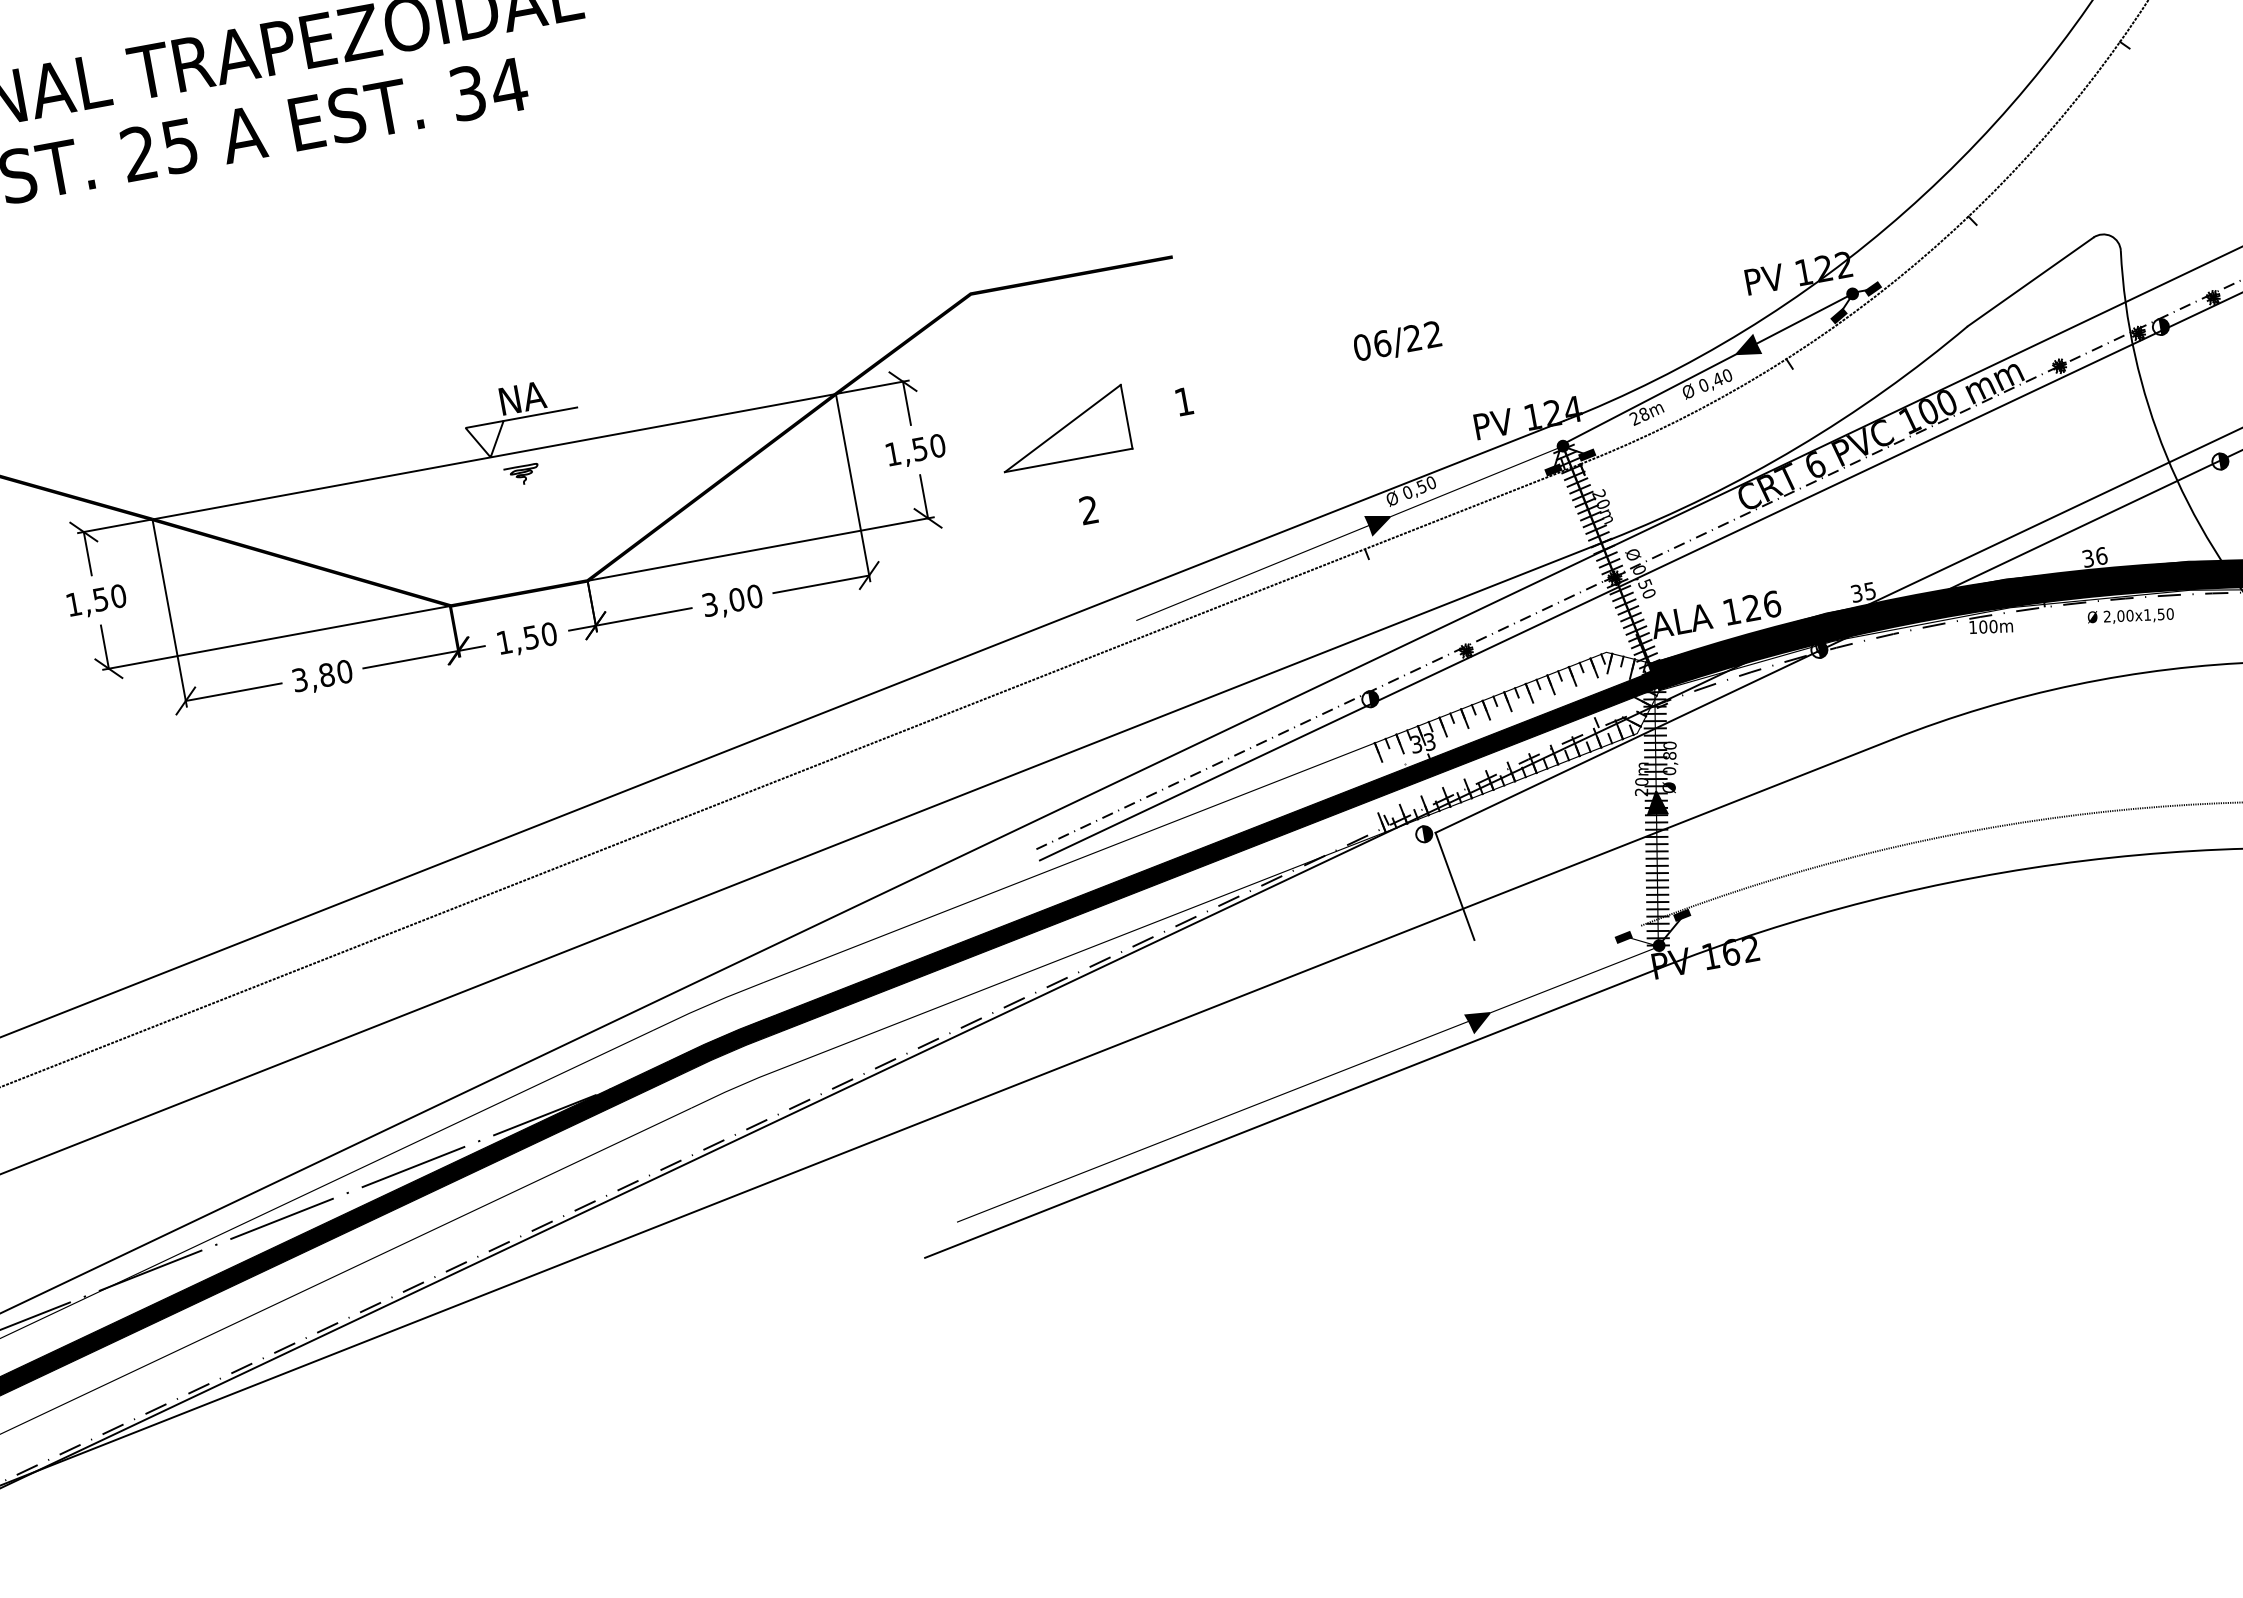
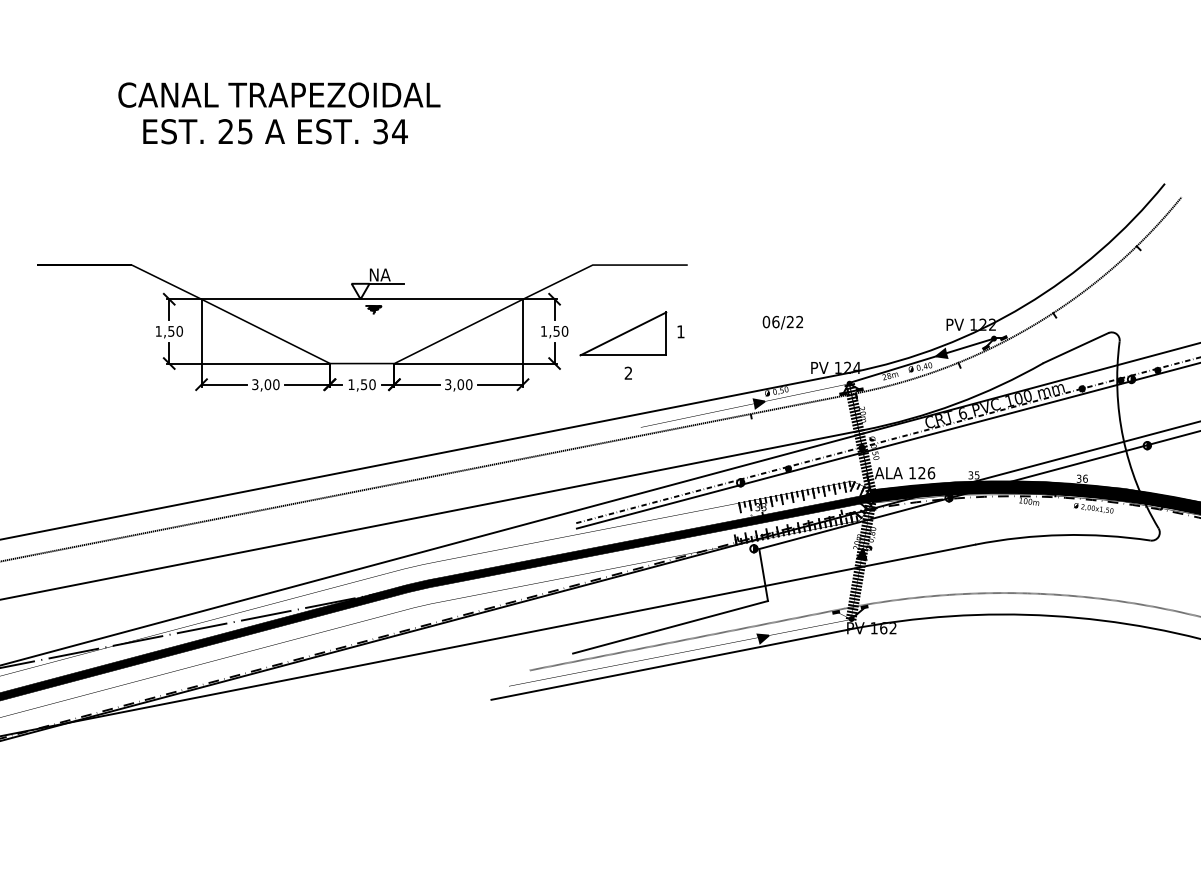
part: (1062, 427) -> (623, 333), size x1.43
text: (325, 674) -> (267, 384), 3,80 -> 3,00
line: (1277, 1034) -> (670, 627), added
line: (1316, 1053) -> (686, 639), added

